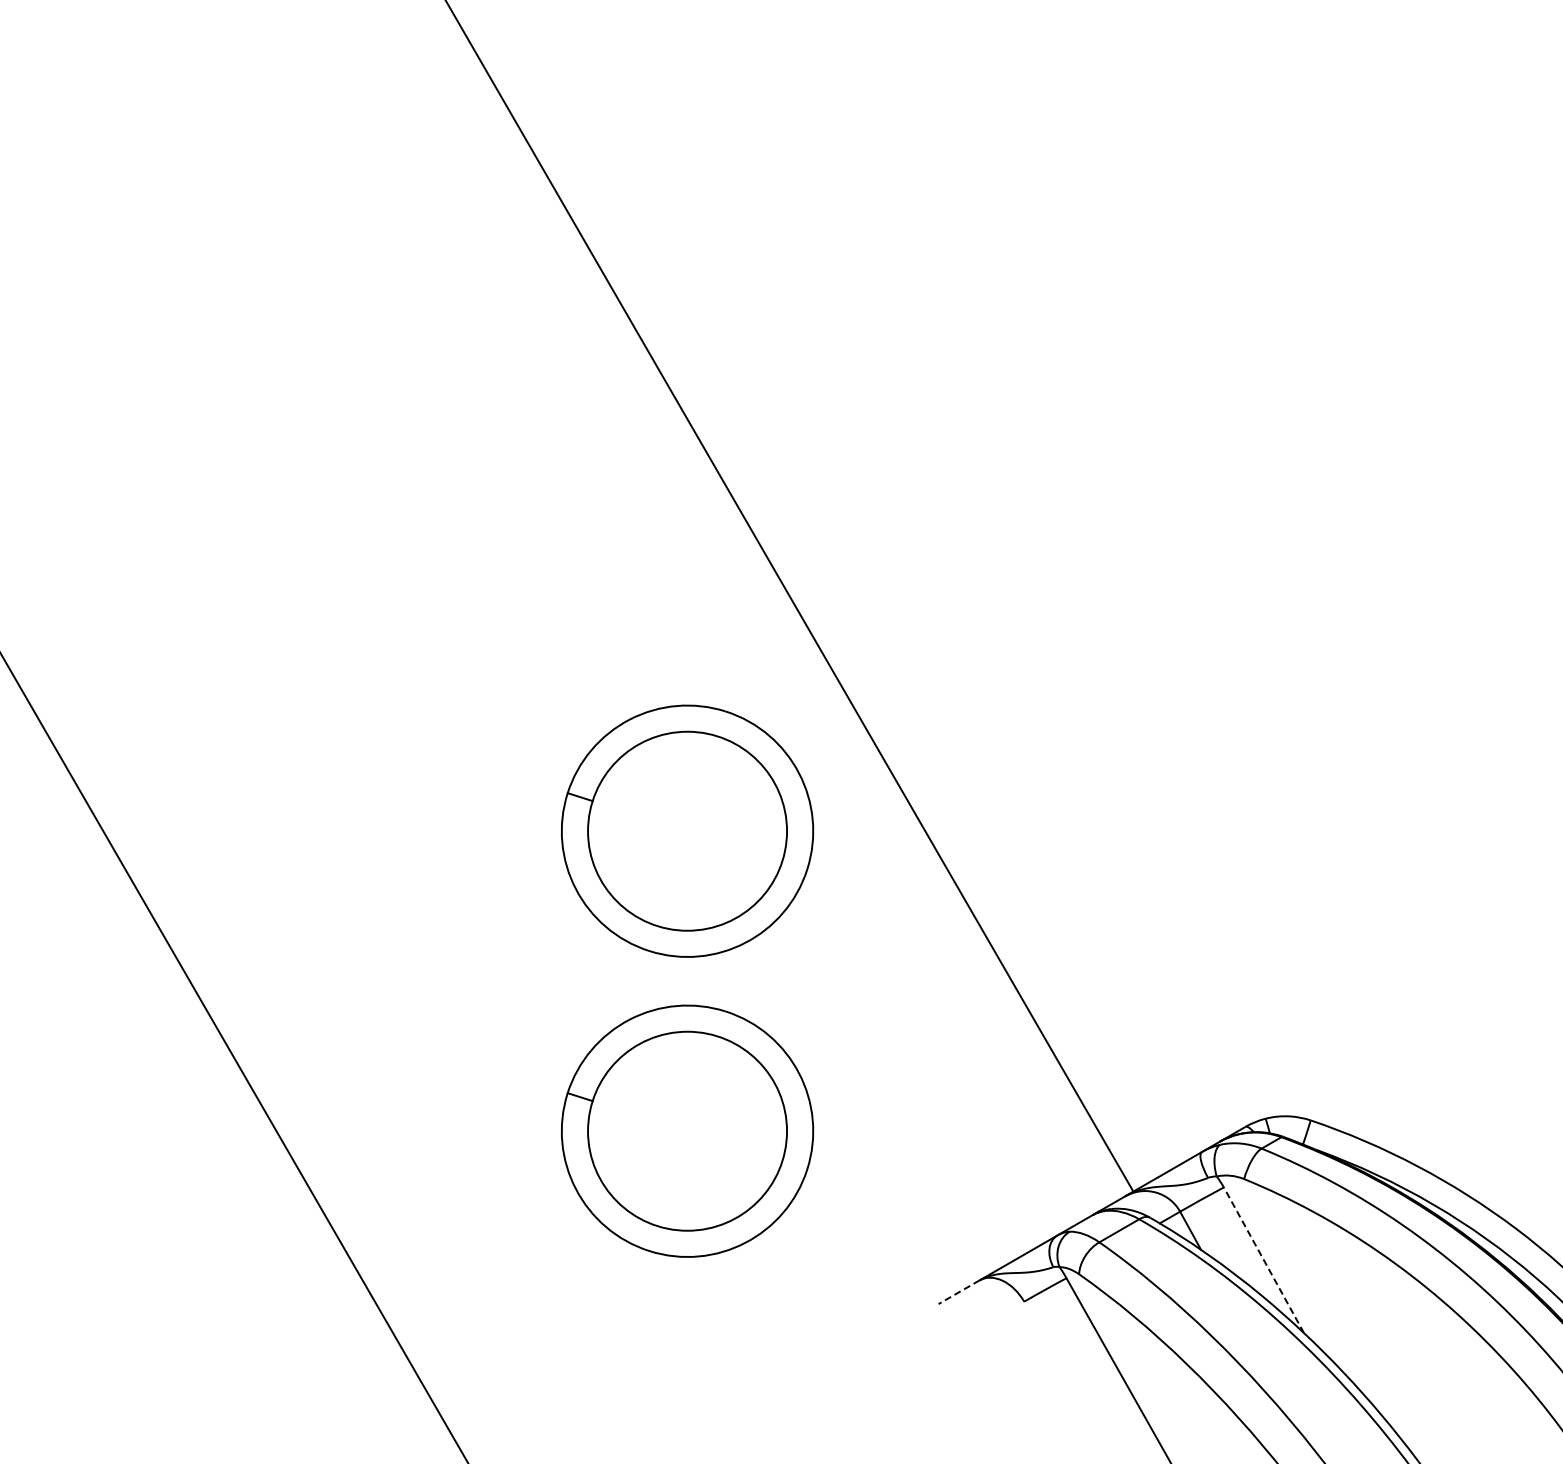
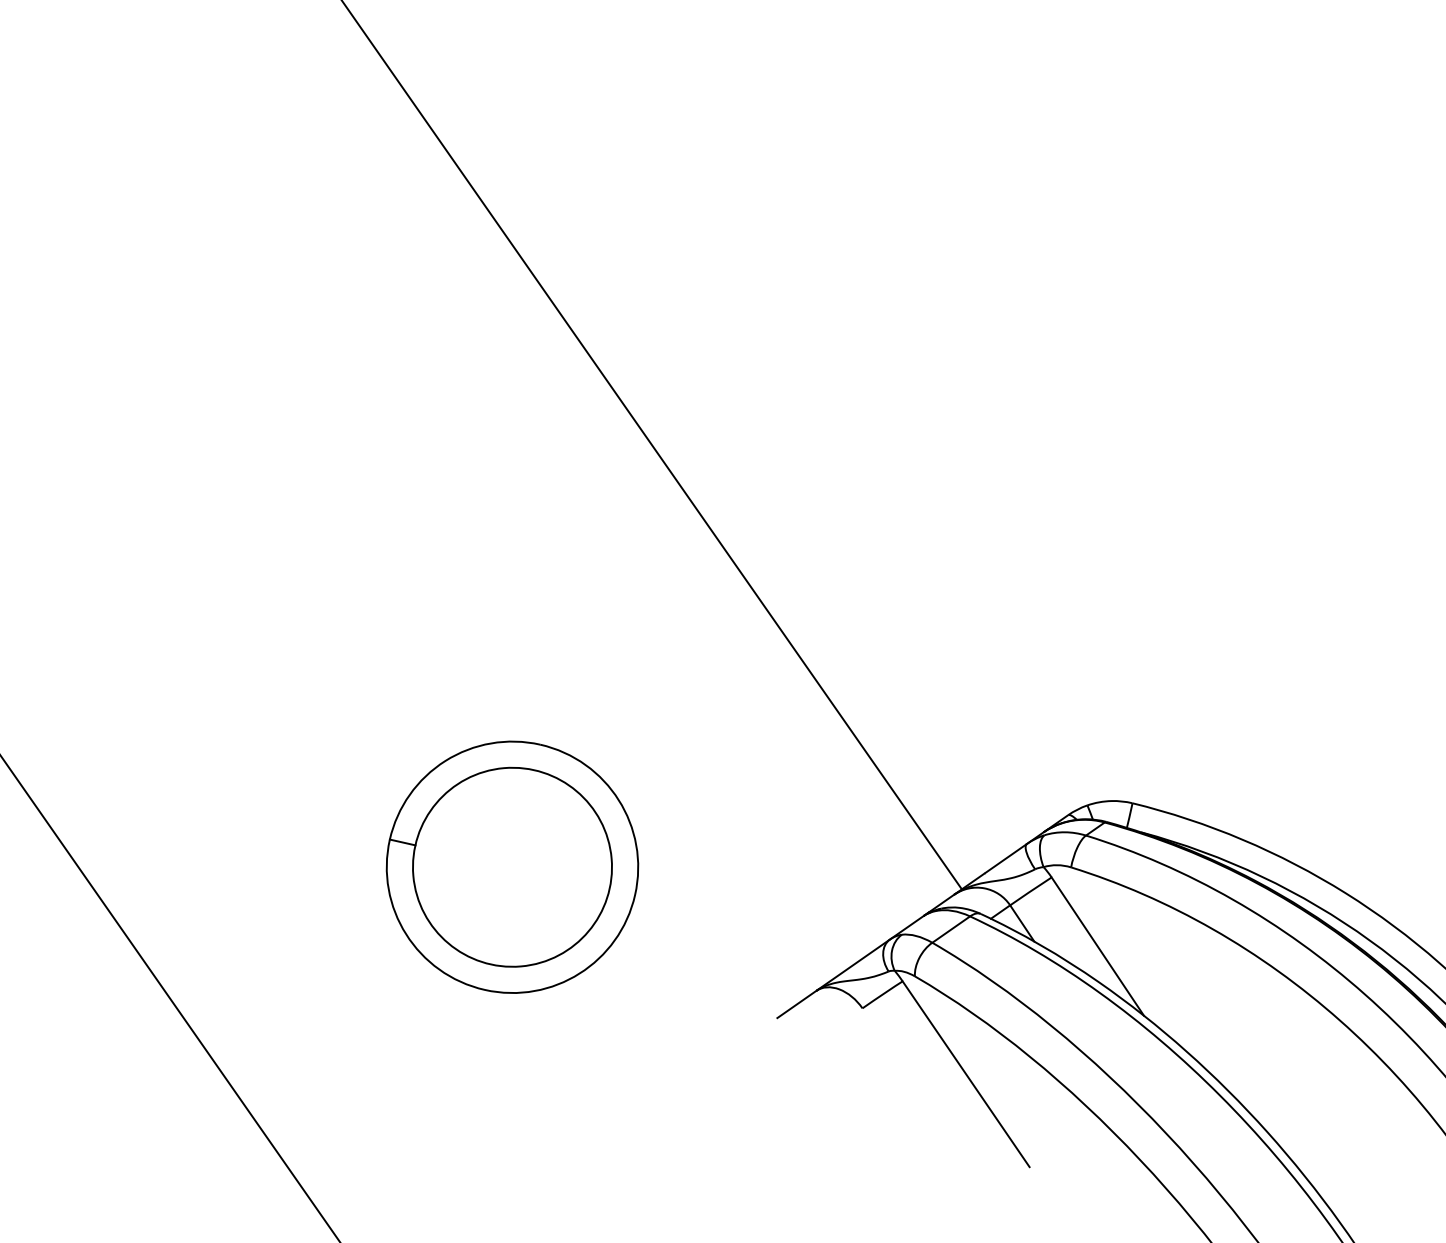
part: (687, 830) -> (486, 567), removed
line: (1263, 1259) -> (1097, 945), dashed -> solid
line: (959, 1292) -> (797, 1004), dashed -> solid

